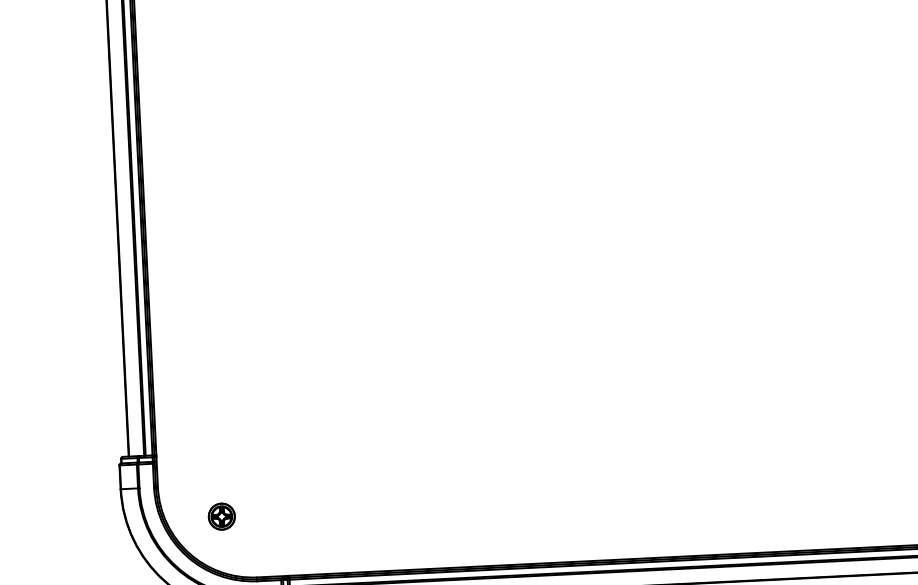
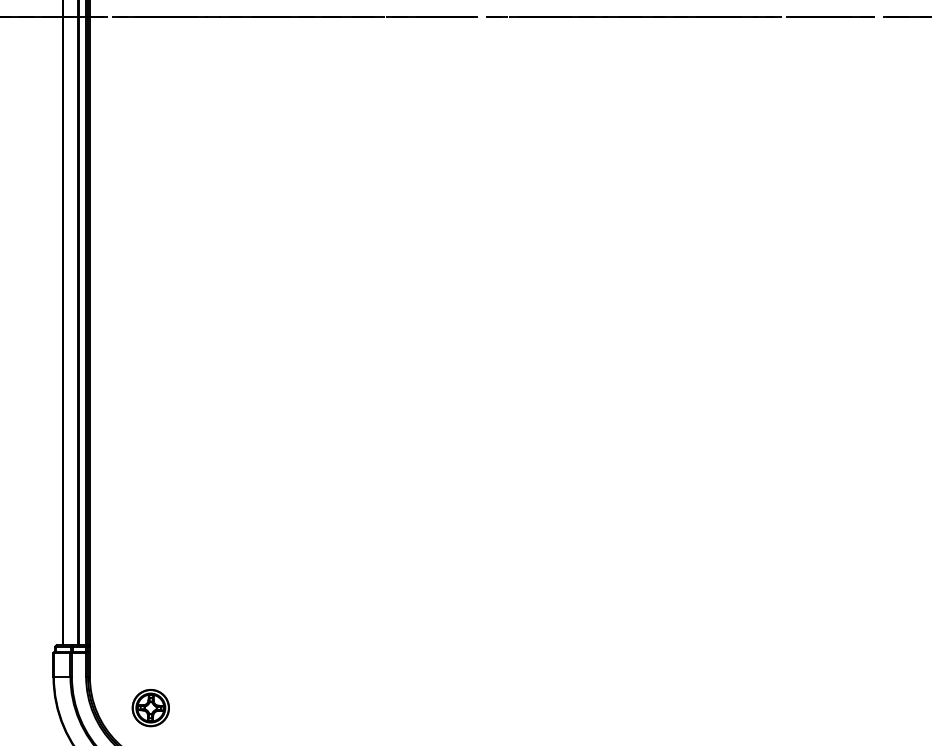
part: (221, 516) -> (150, 708), size x1.43

